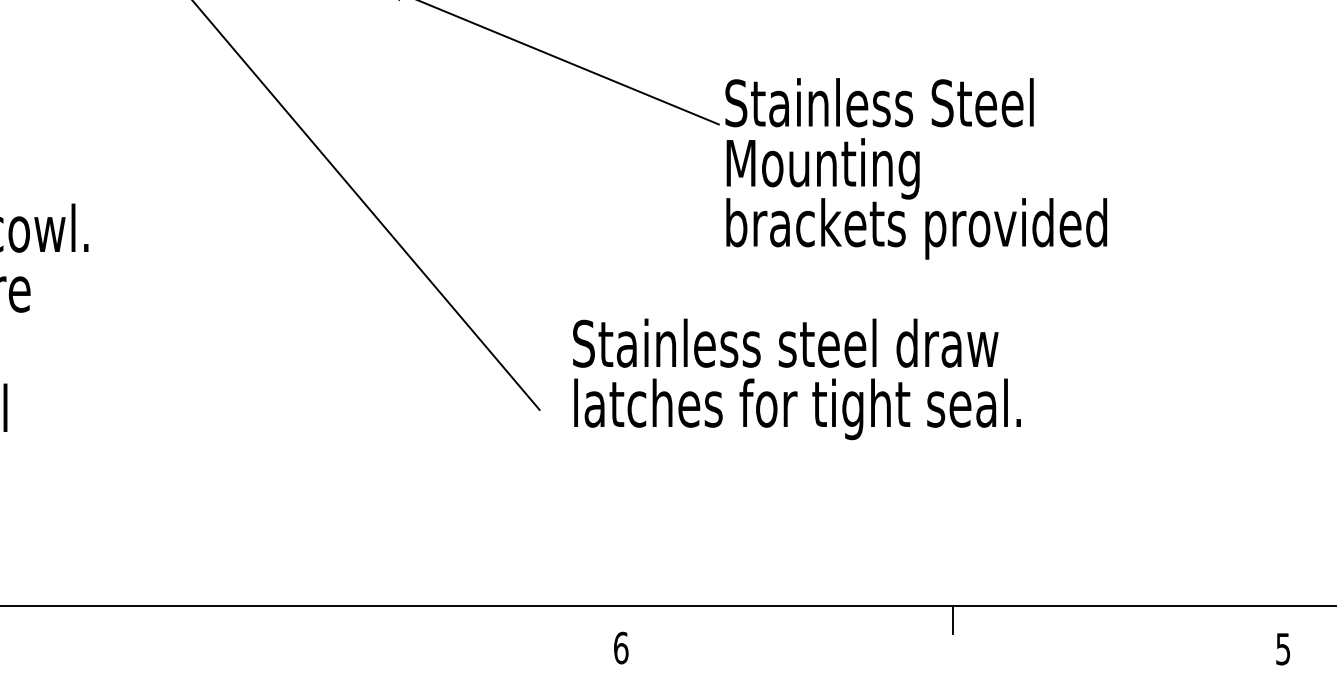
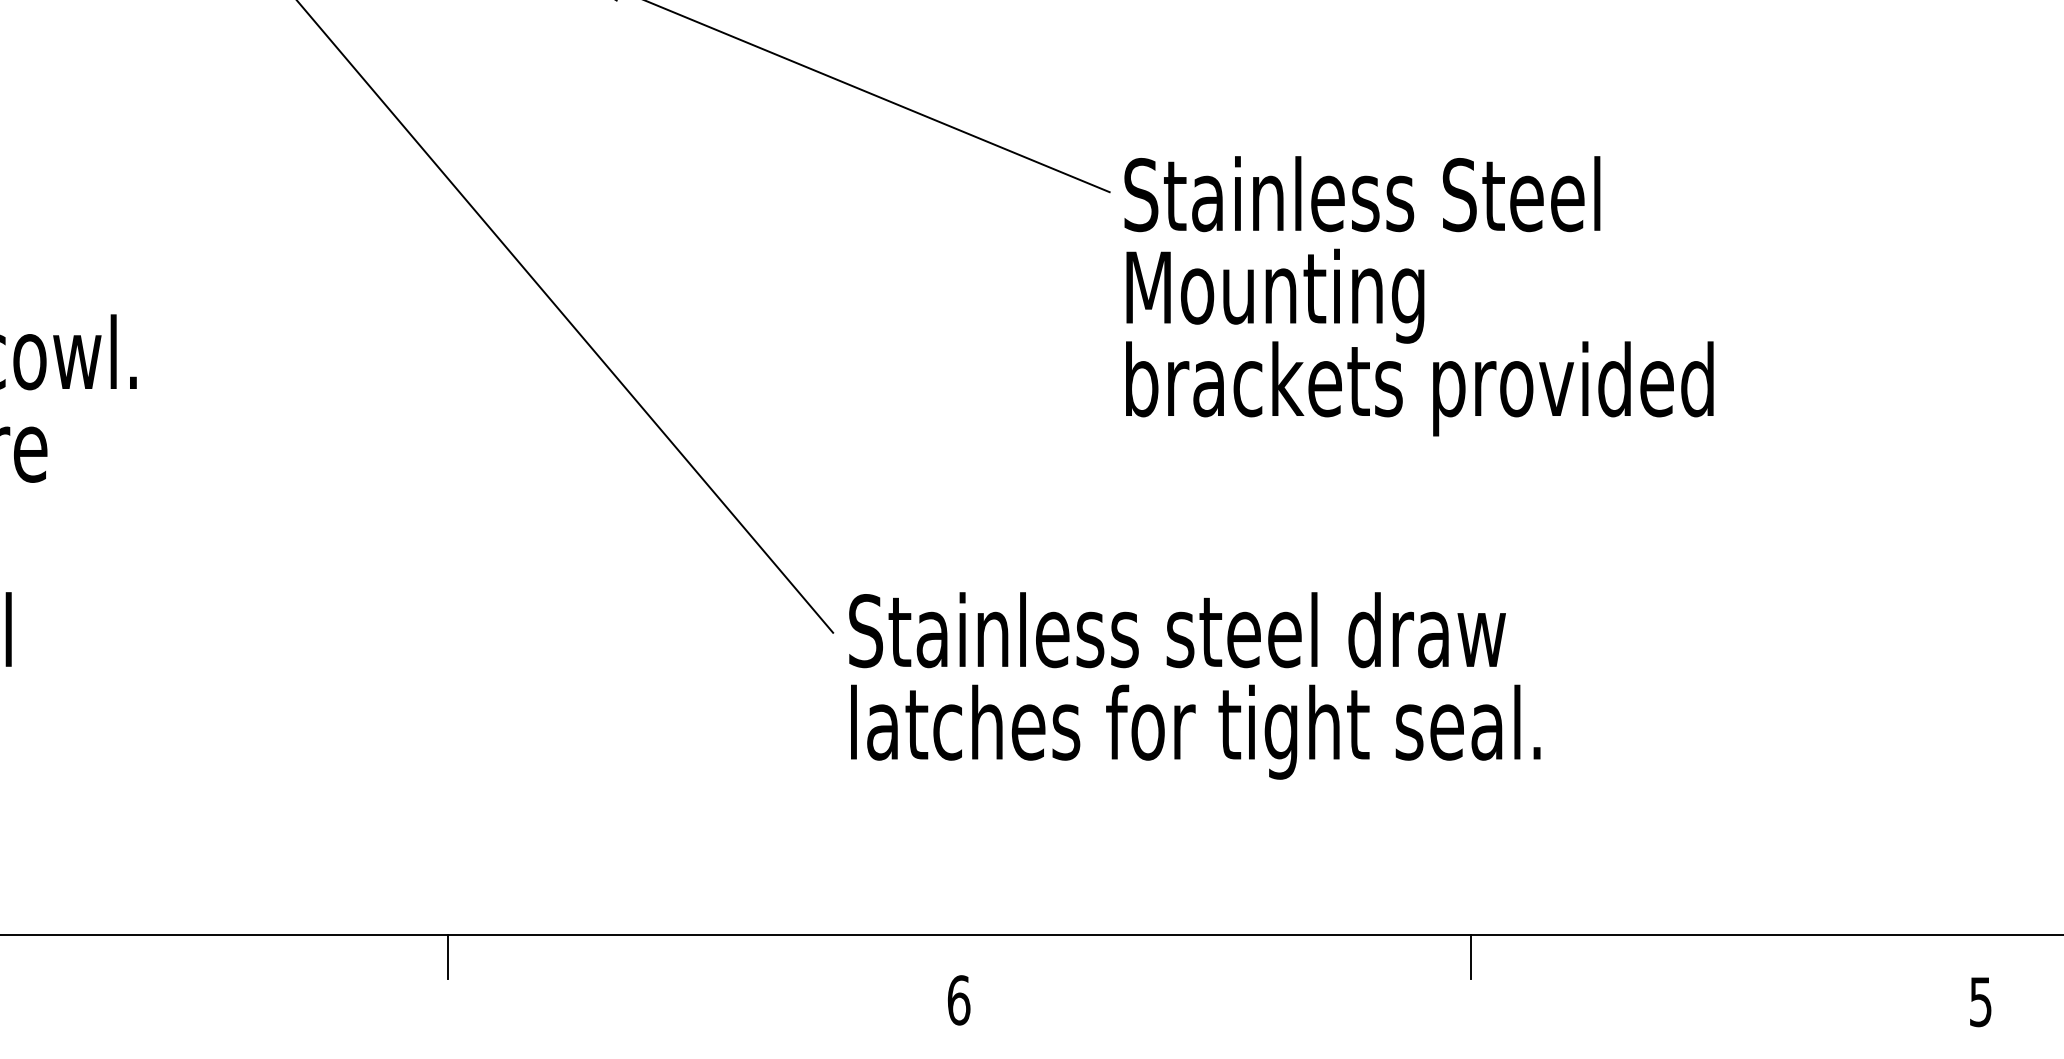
text: (916, 168) -> (1419, 295), moved
text: (796, 379) -> (1194, 686), moved
line: (290, 619) -> (448, 956), added

